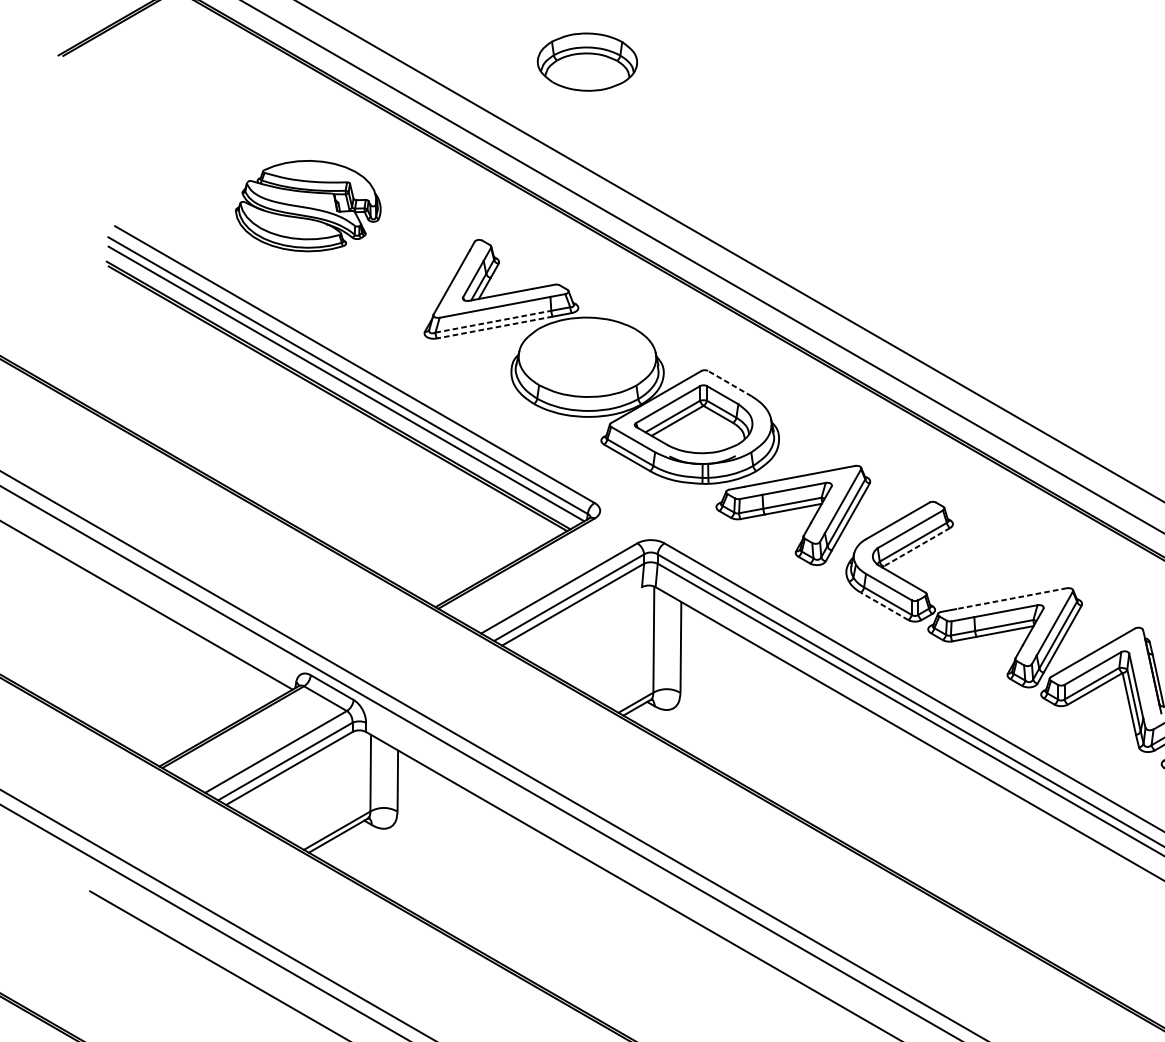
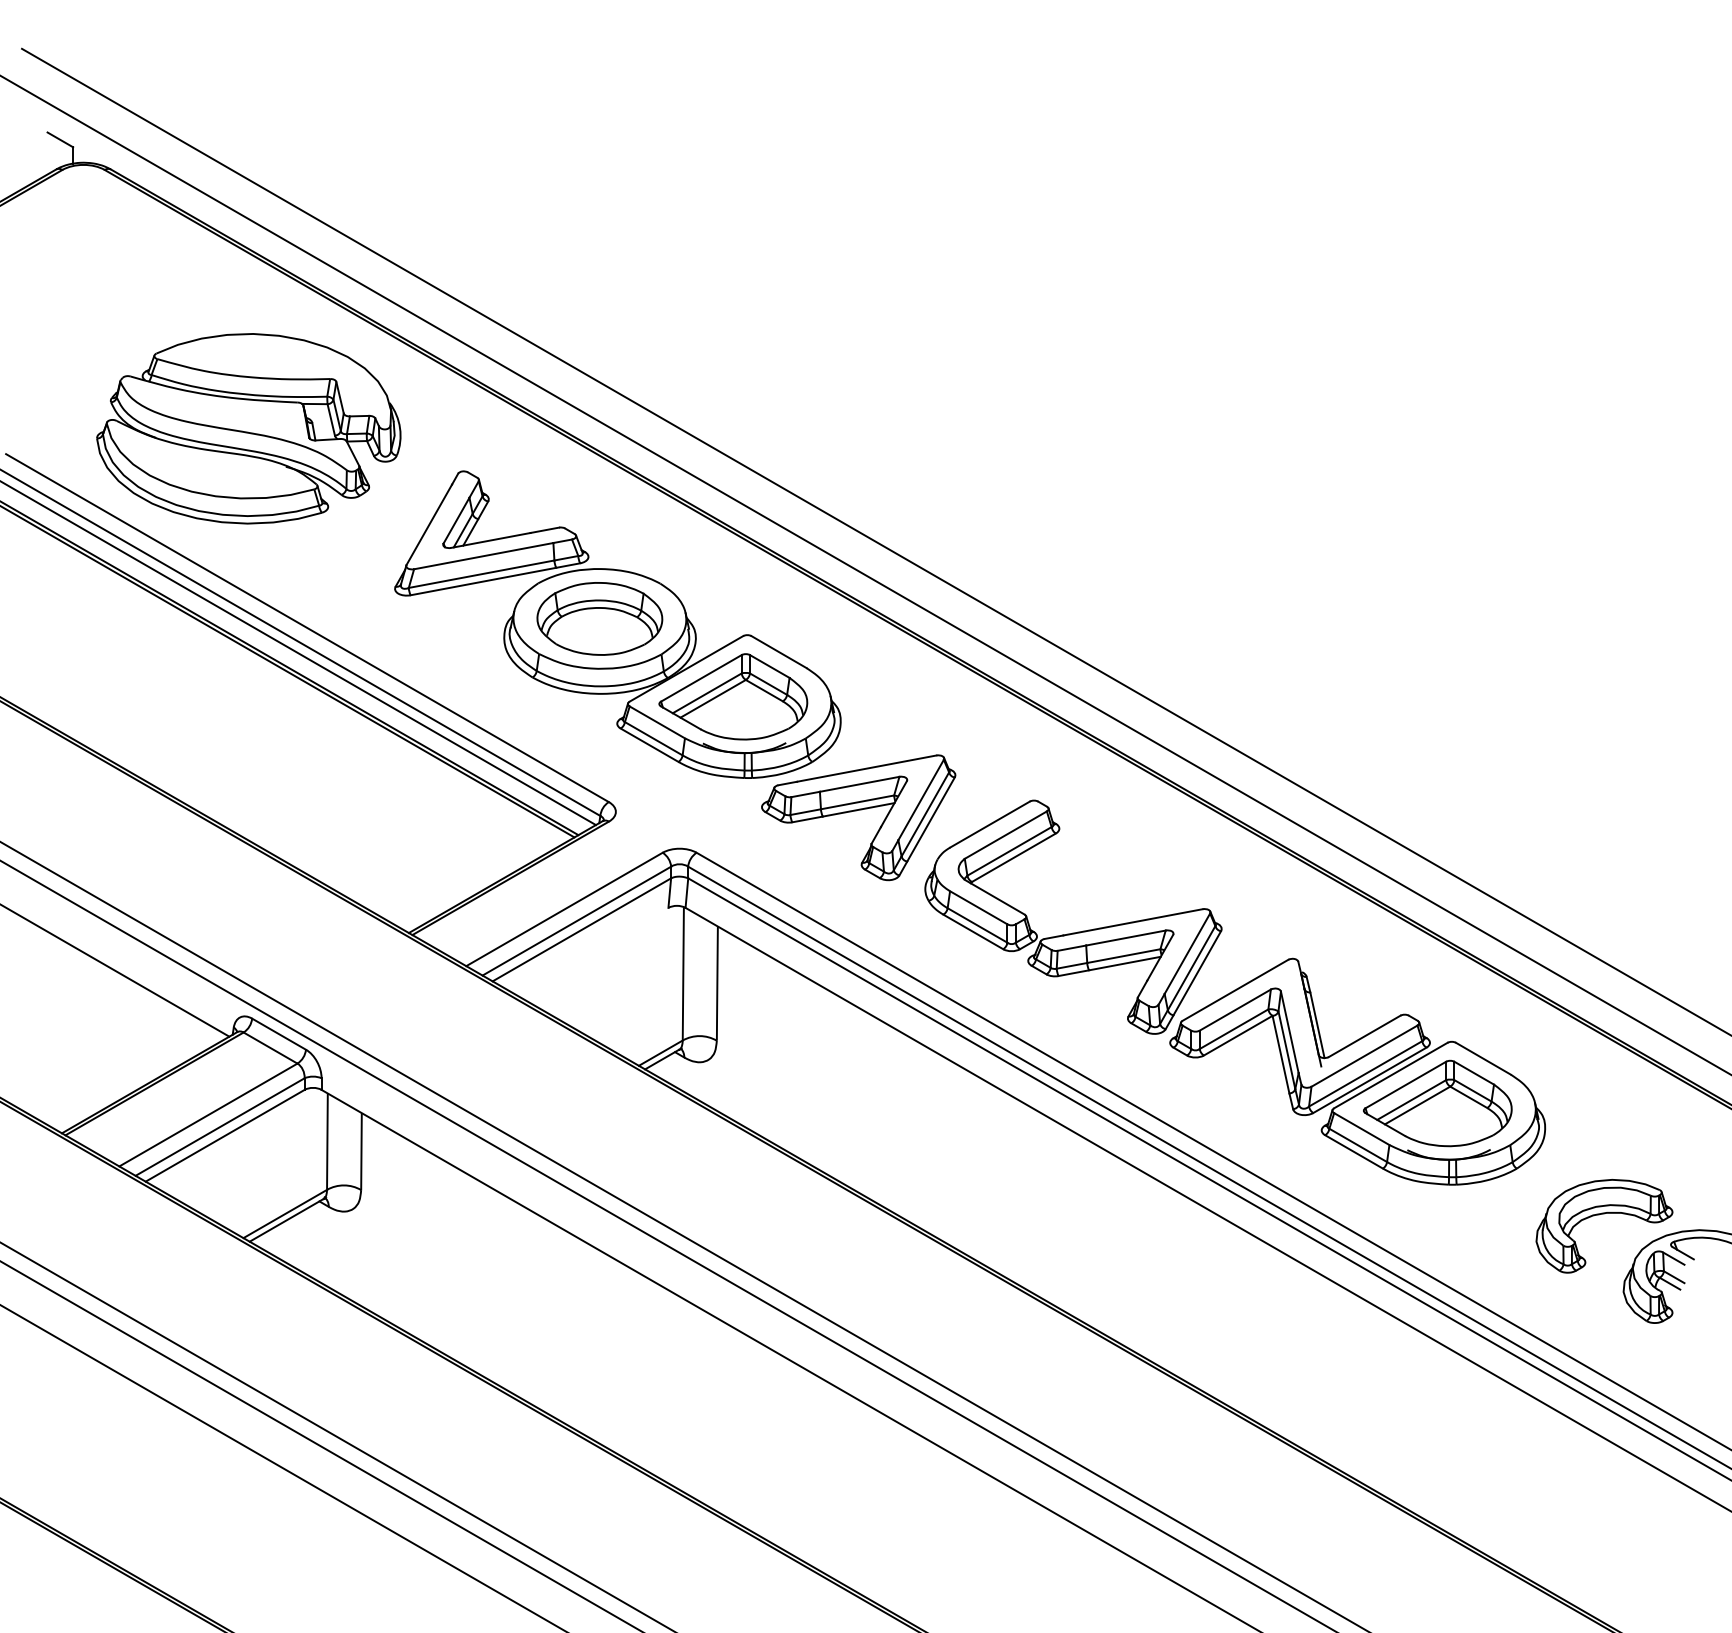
part: (587, 61) -> (599, 618), moved
part: (307, 205) -> (248, 428), size x1.67
line: (494, 321) -> (482, 574), dashed -> solid
line: (494, 327) -> (482, 581), dashed -> solid
line: (729, 384) -> (778, 652), dashed -> solid
line: (916, 547) -> (1013, 858), dashed -> solid
line: (1011, 598) -> (1132, 922), dashed -> solid
line: (884, 605) -> (973, 931), dashed -> solid

